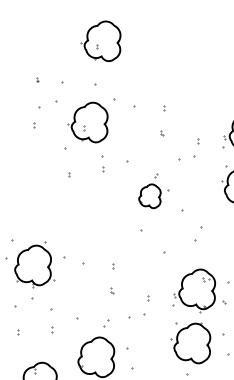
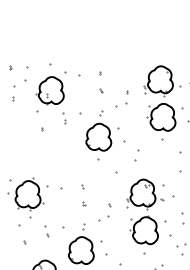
part: (101, 40) -> (49, 33), removed
part: (154, 190) -> (102, 130), size x1.67
part: (52, 321) -> (46, 231), size x0.62

